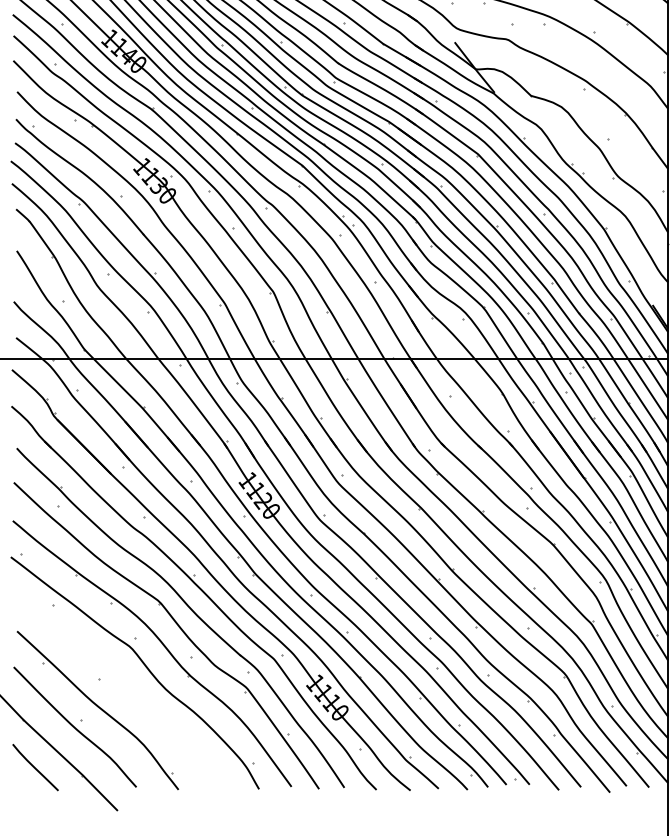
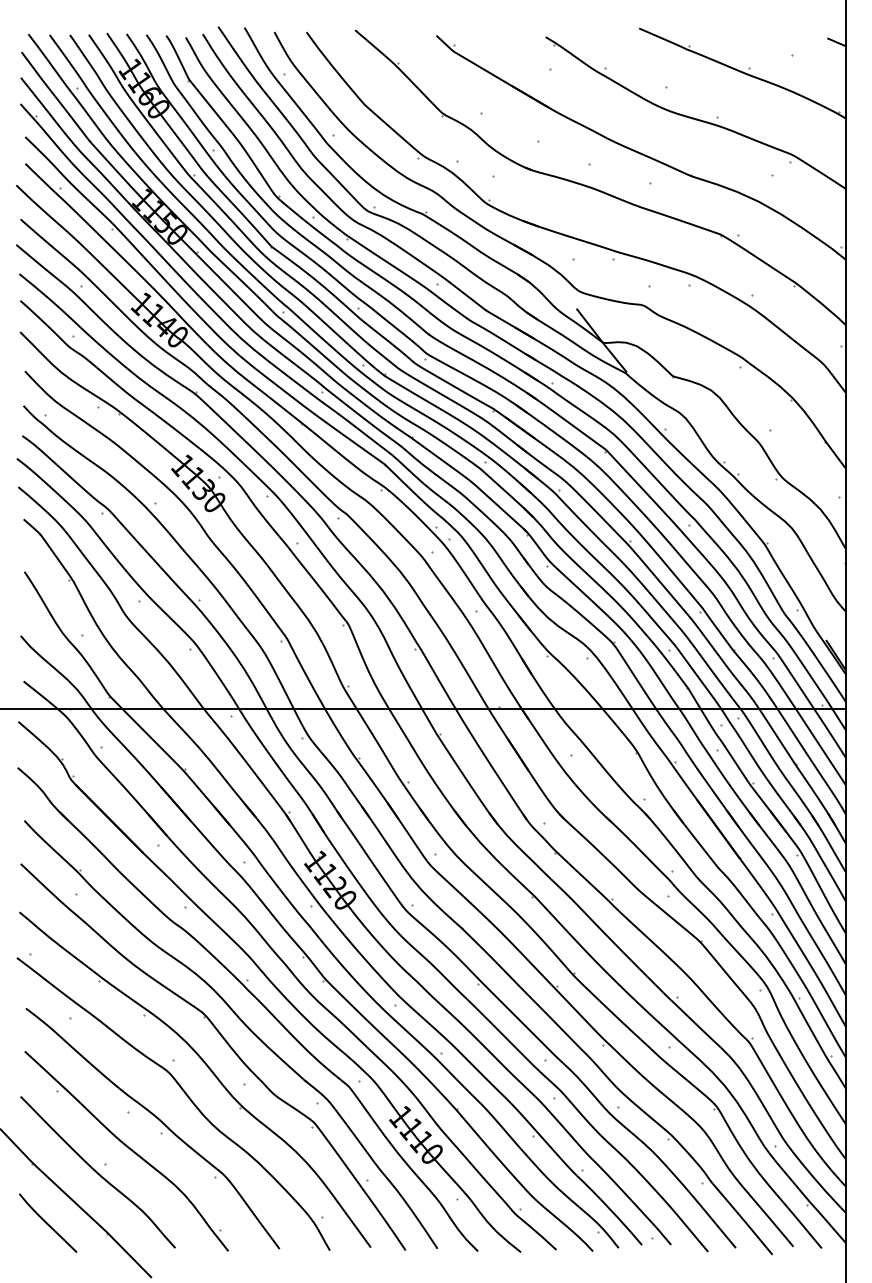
part: (124, 696) -> (160, 1133), added

